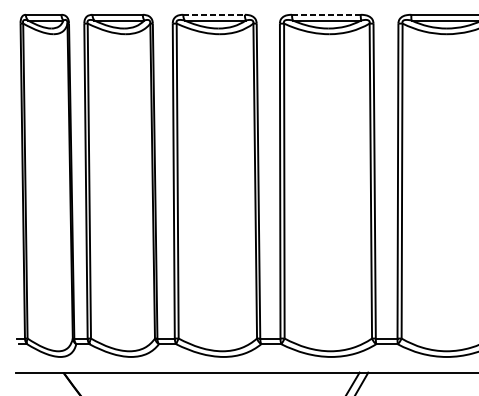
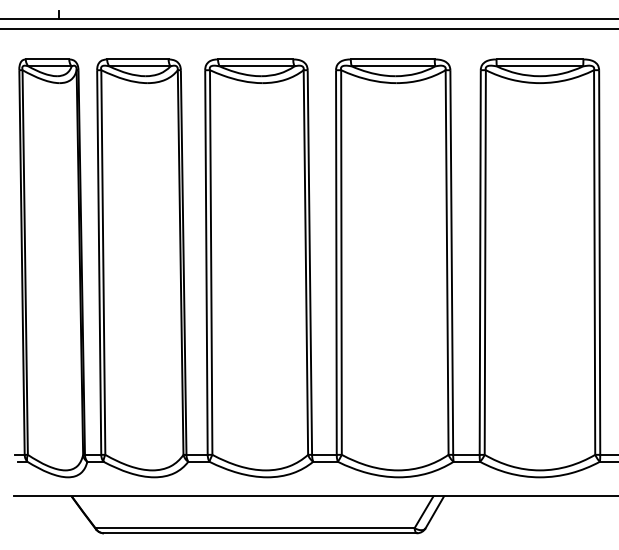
line: (213, 14) -> (255, 59), dashed -> solid
line: (326, 14) -> (392, 59), dashed -> solid

